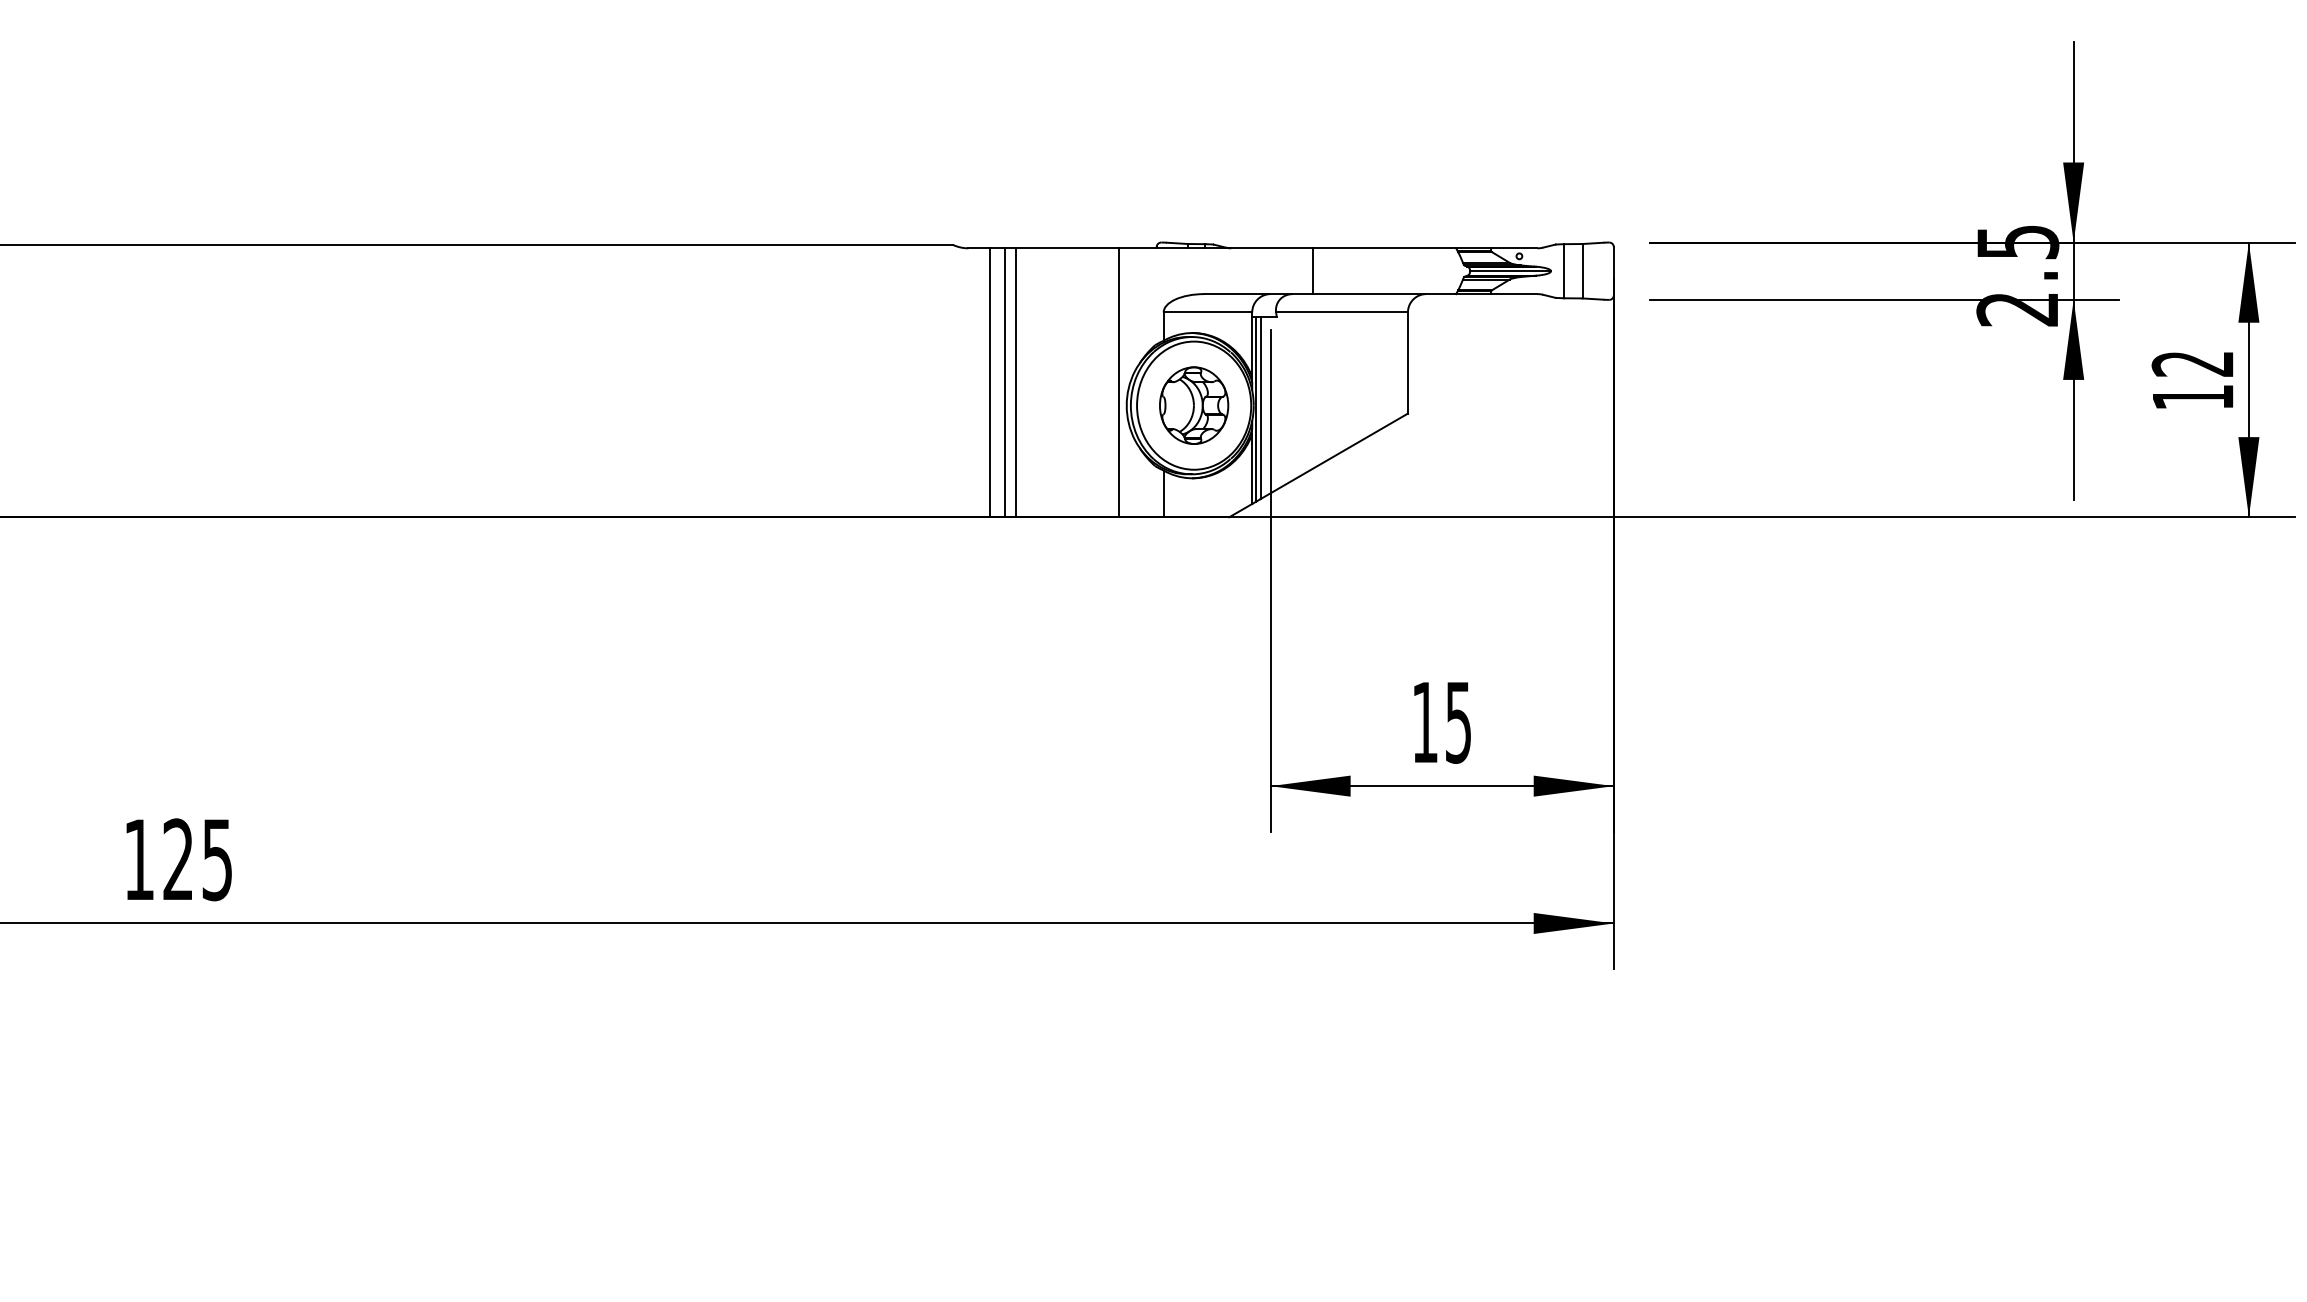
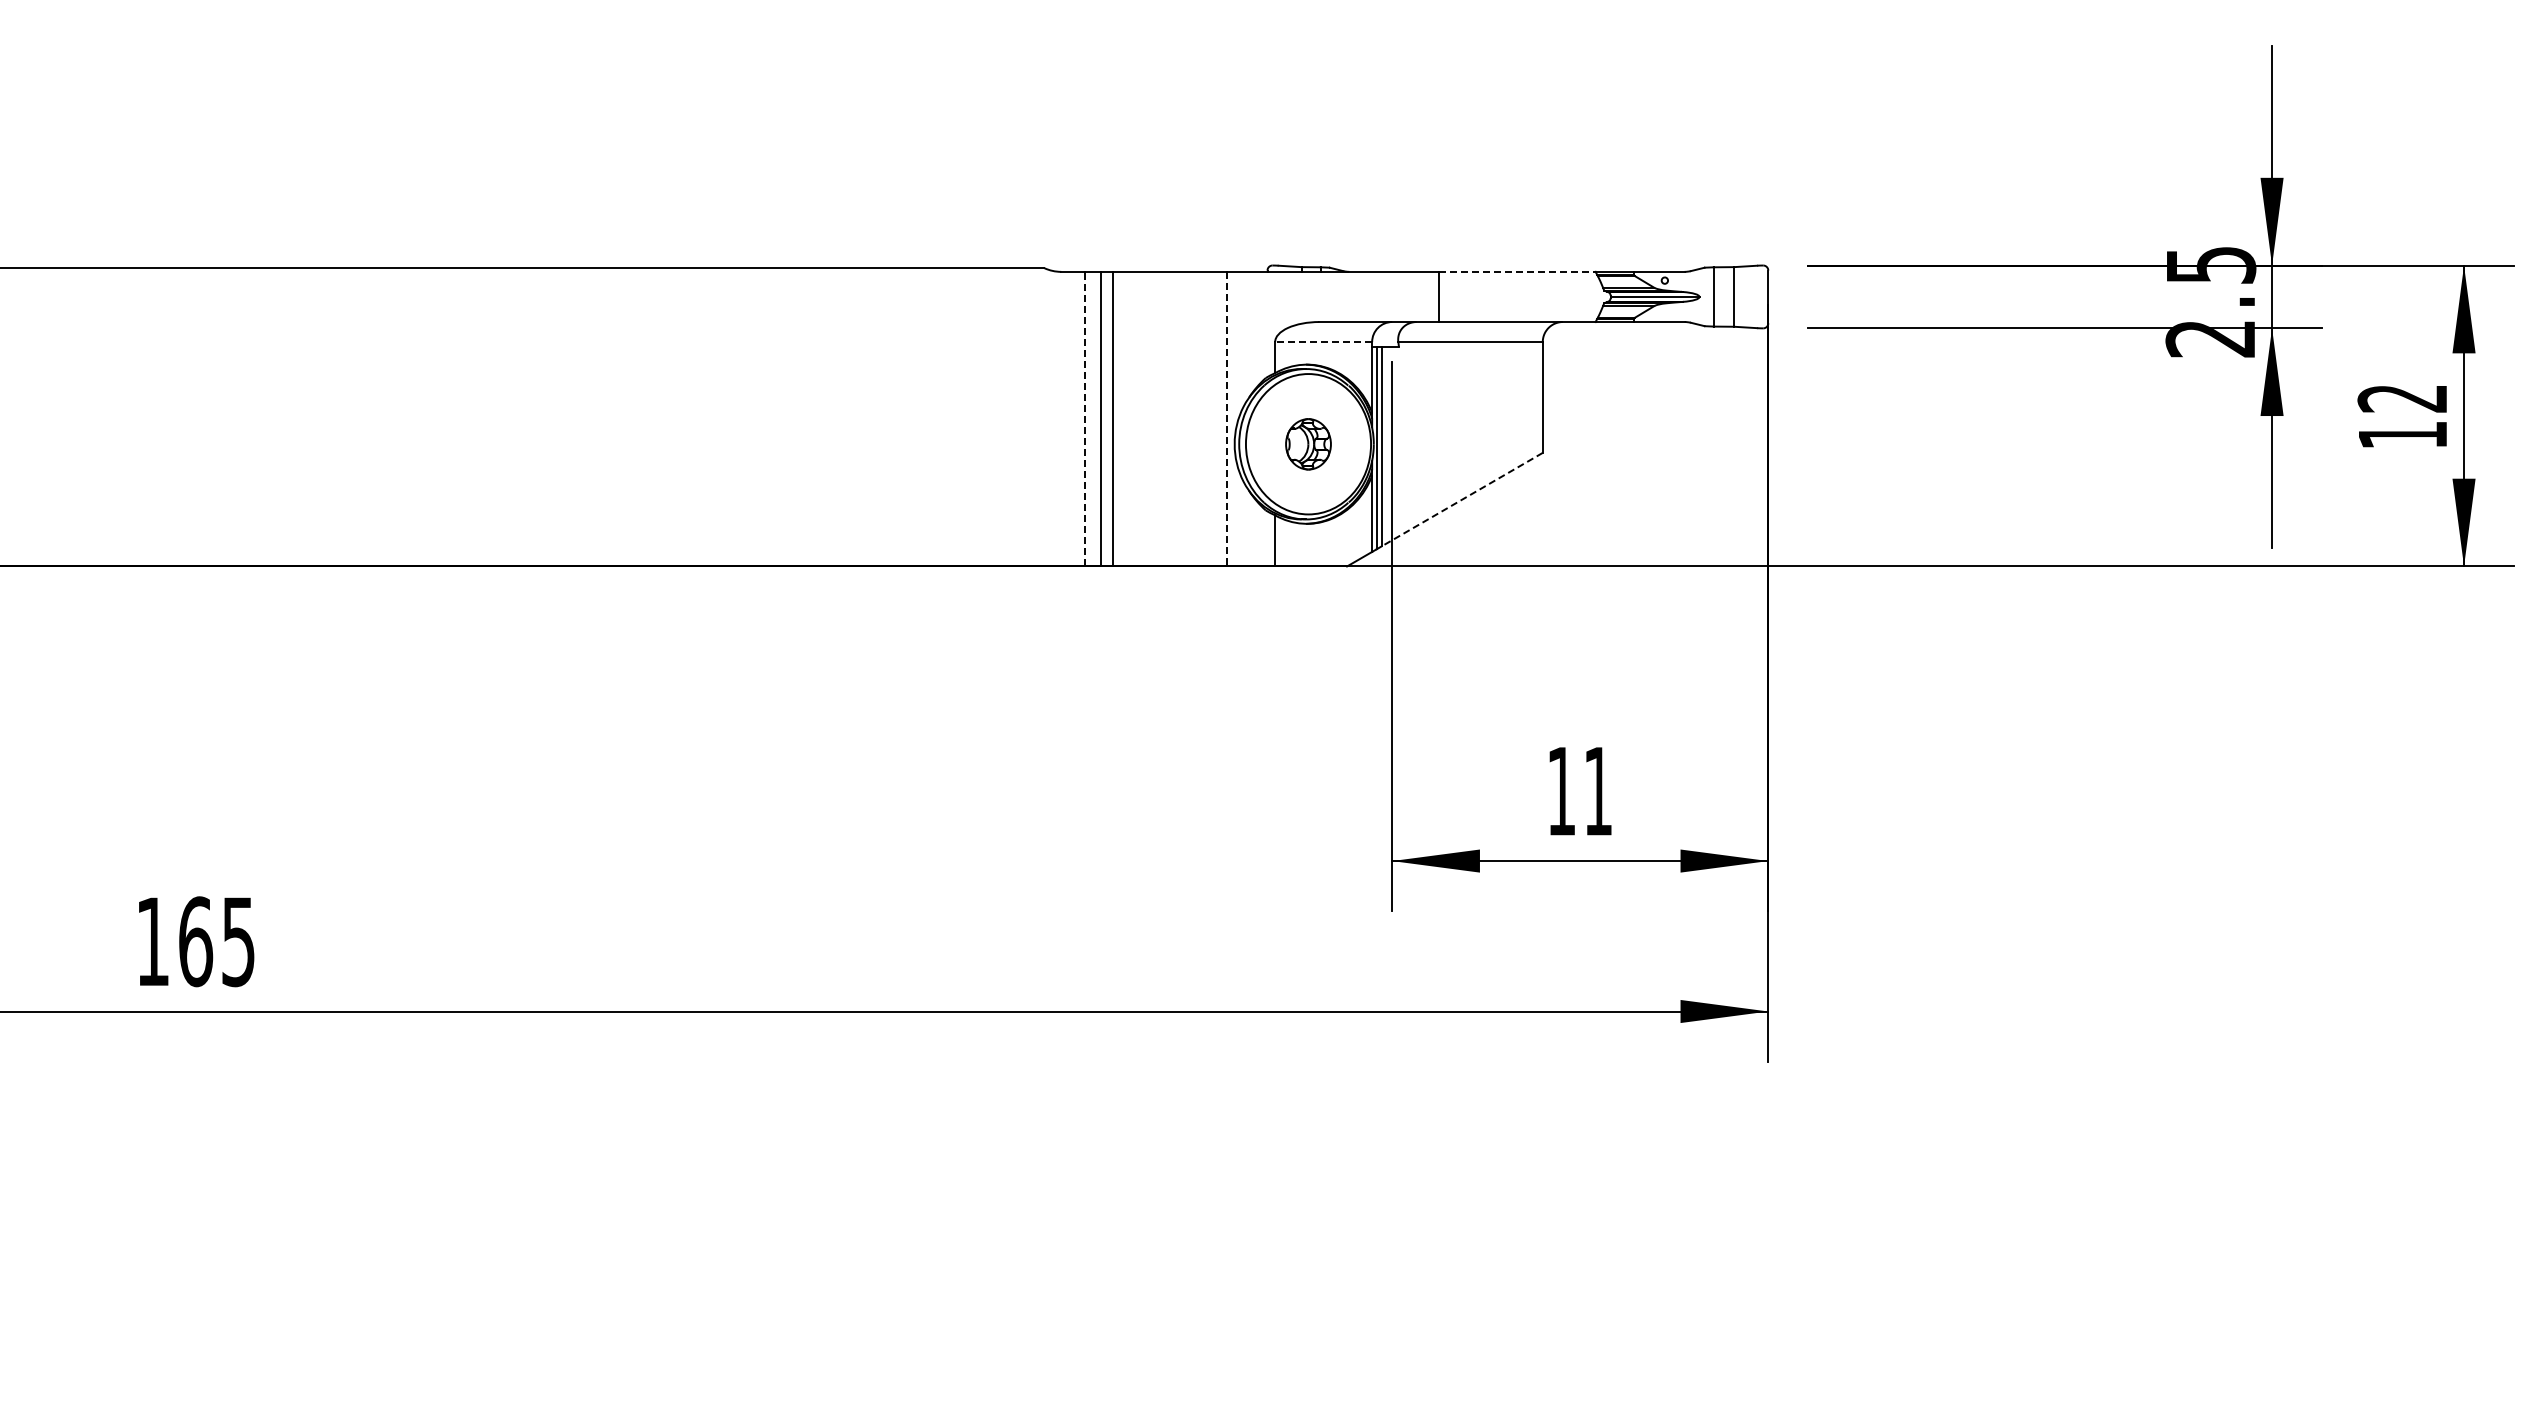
line: (1384, 247) -> (1517, 271), solid -> dashed
line: (1207, 312) -> (1323, 342), solid -> dashed
line: (989, 382) -> (1084, 418), solid -> dashed
line: (1119, 383) -> (1226, 419), solid -> dashed
part: (1194, 405) -> (1308, 444), size x0.6
line: (1333, 456) -> (1461, 499), solid -> dashed
text: (1457, 722) -> (1597, 791), 15 -> 11
text: (179, 859) -> (196, 941), 125 -> 165

